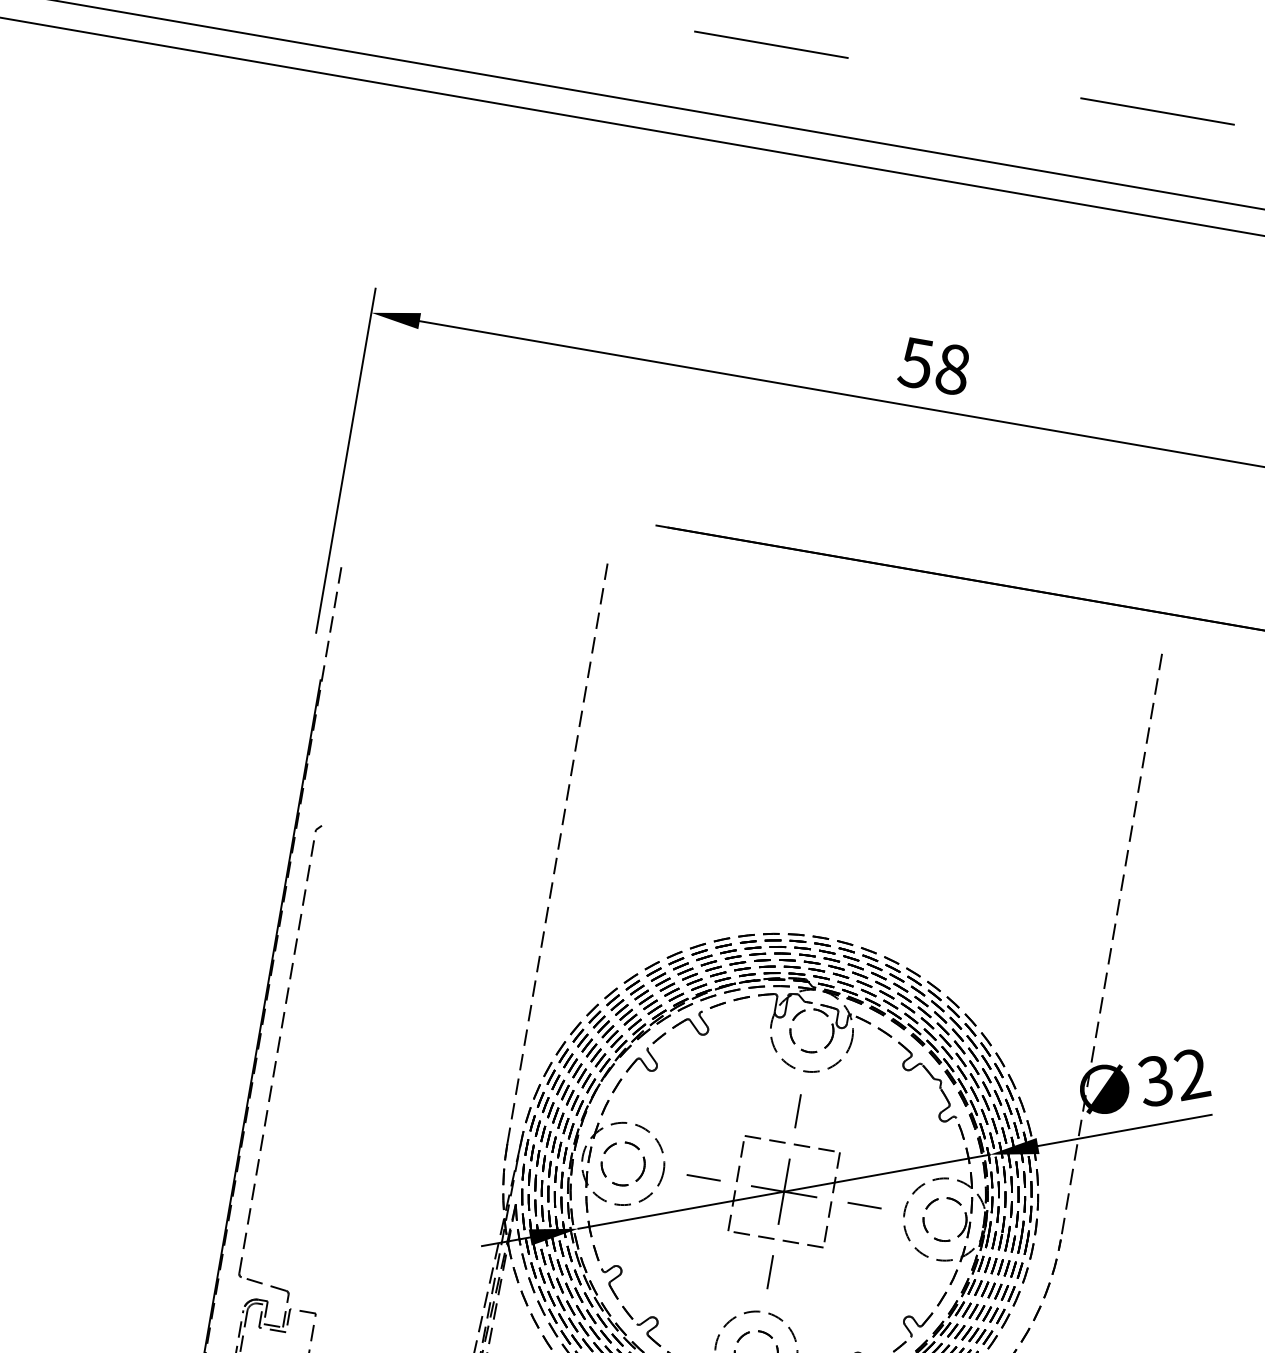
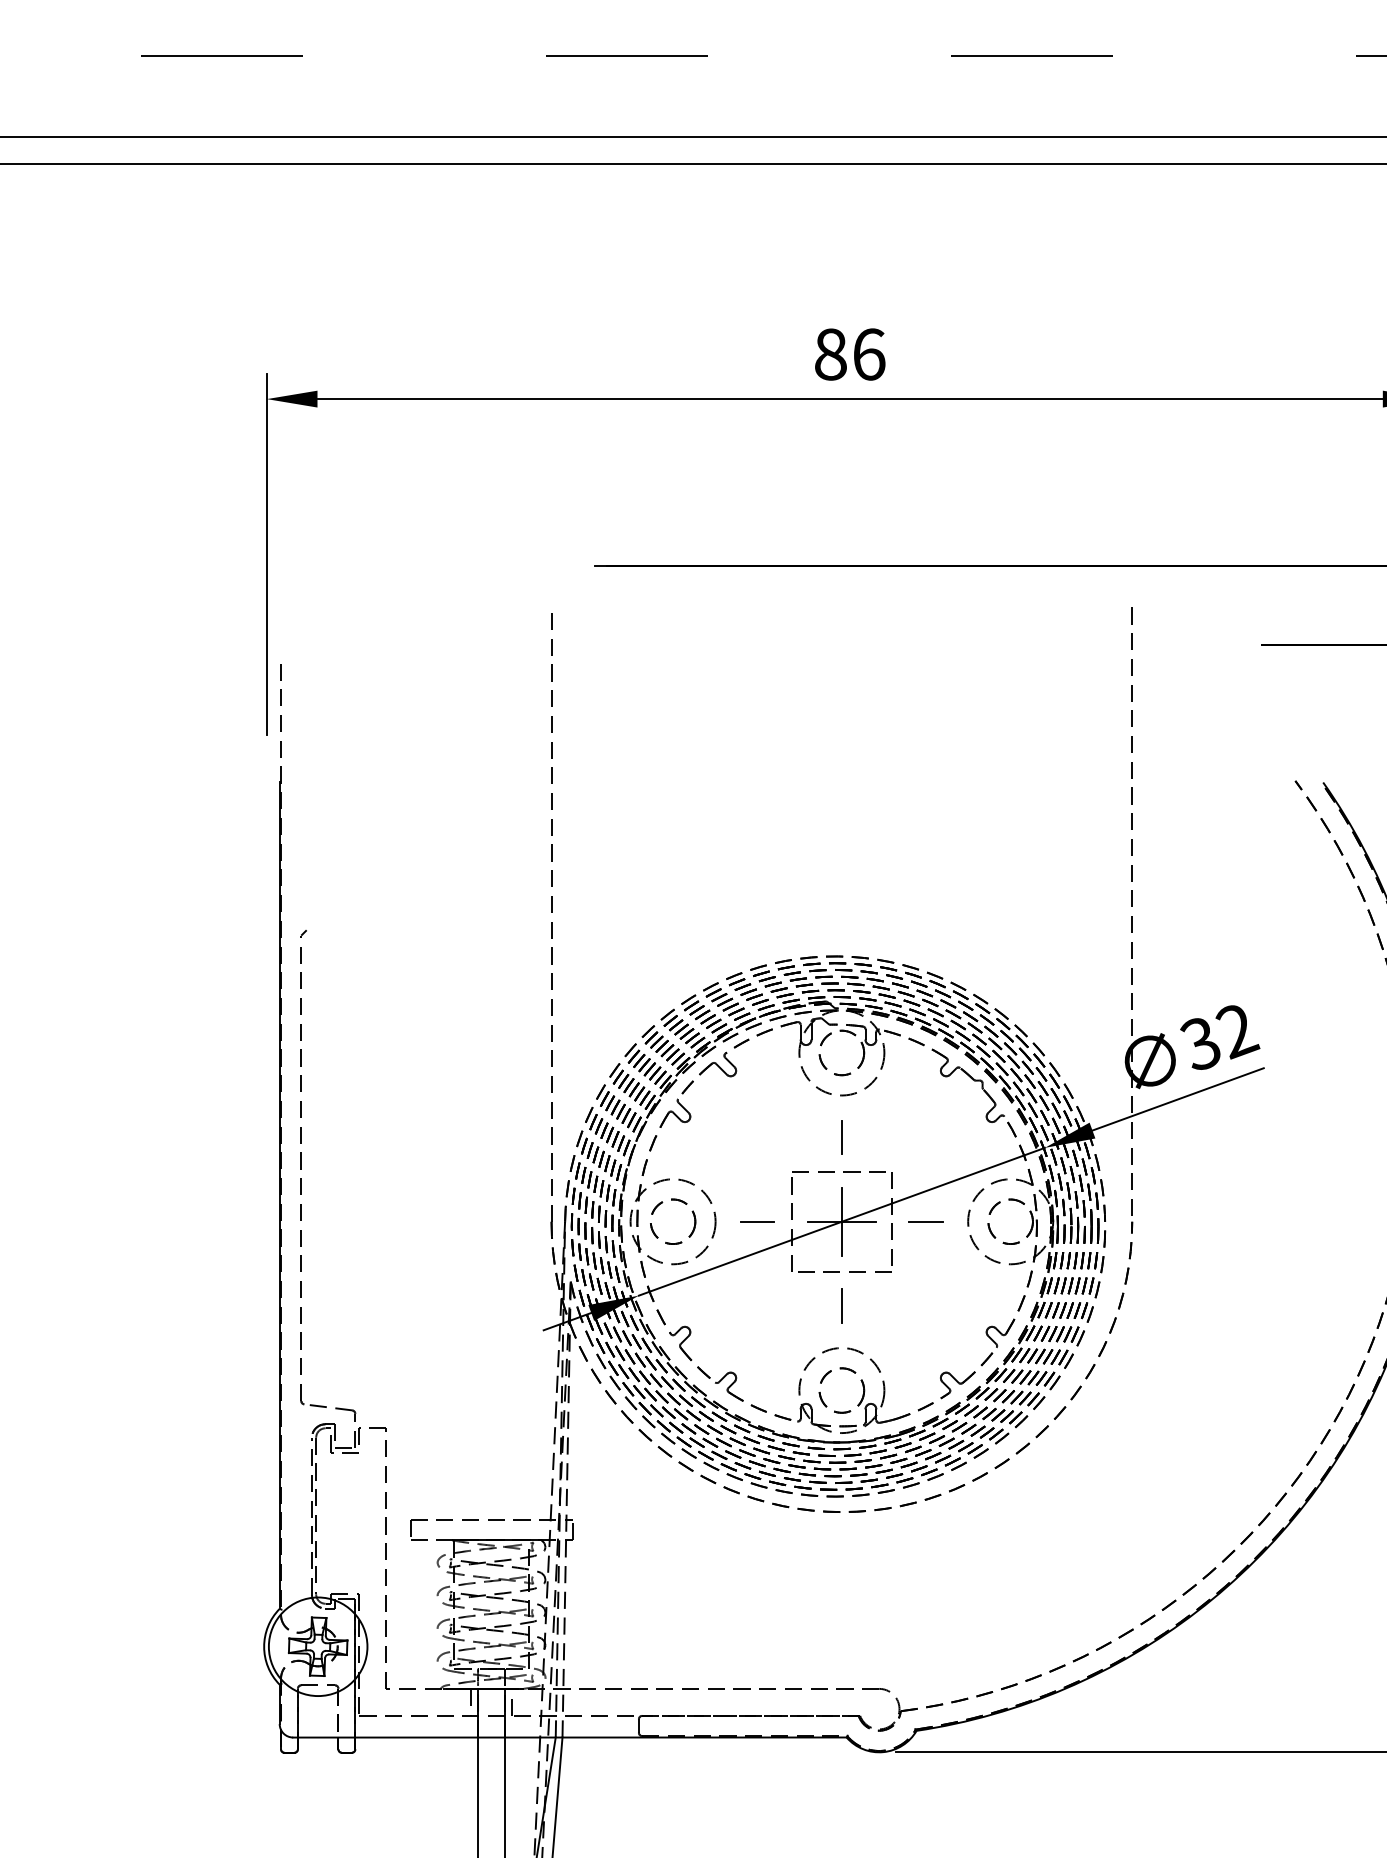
text: (934, 366) -> (849, 354), 58 -> 86

